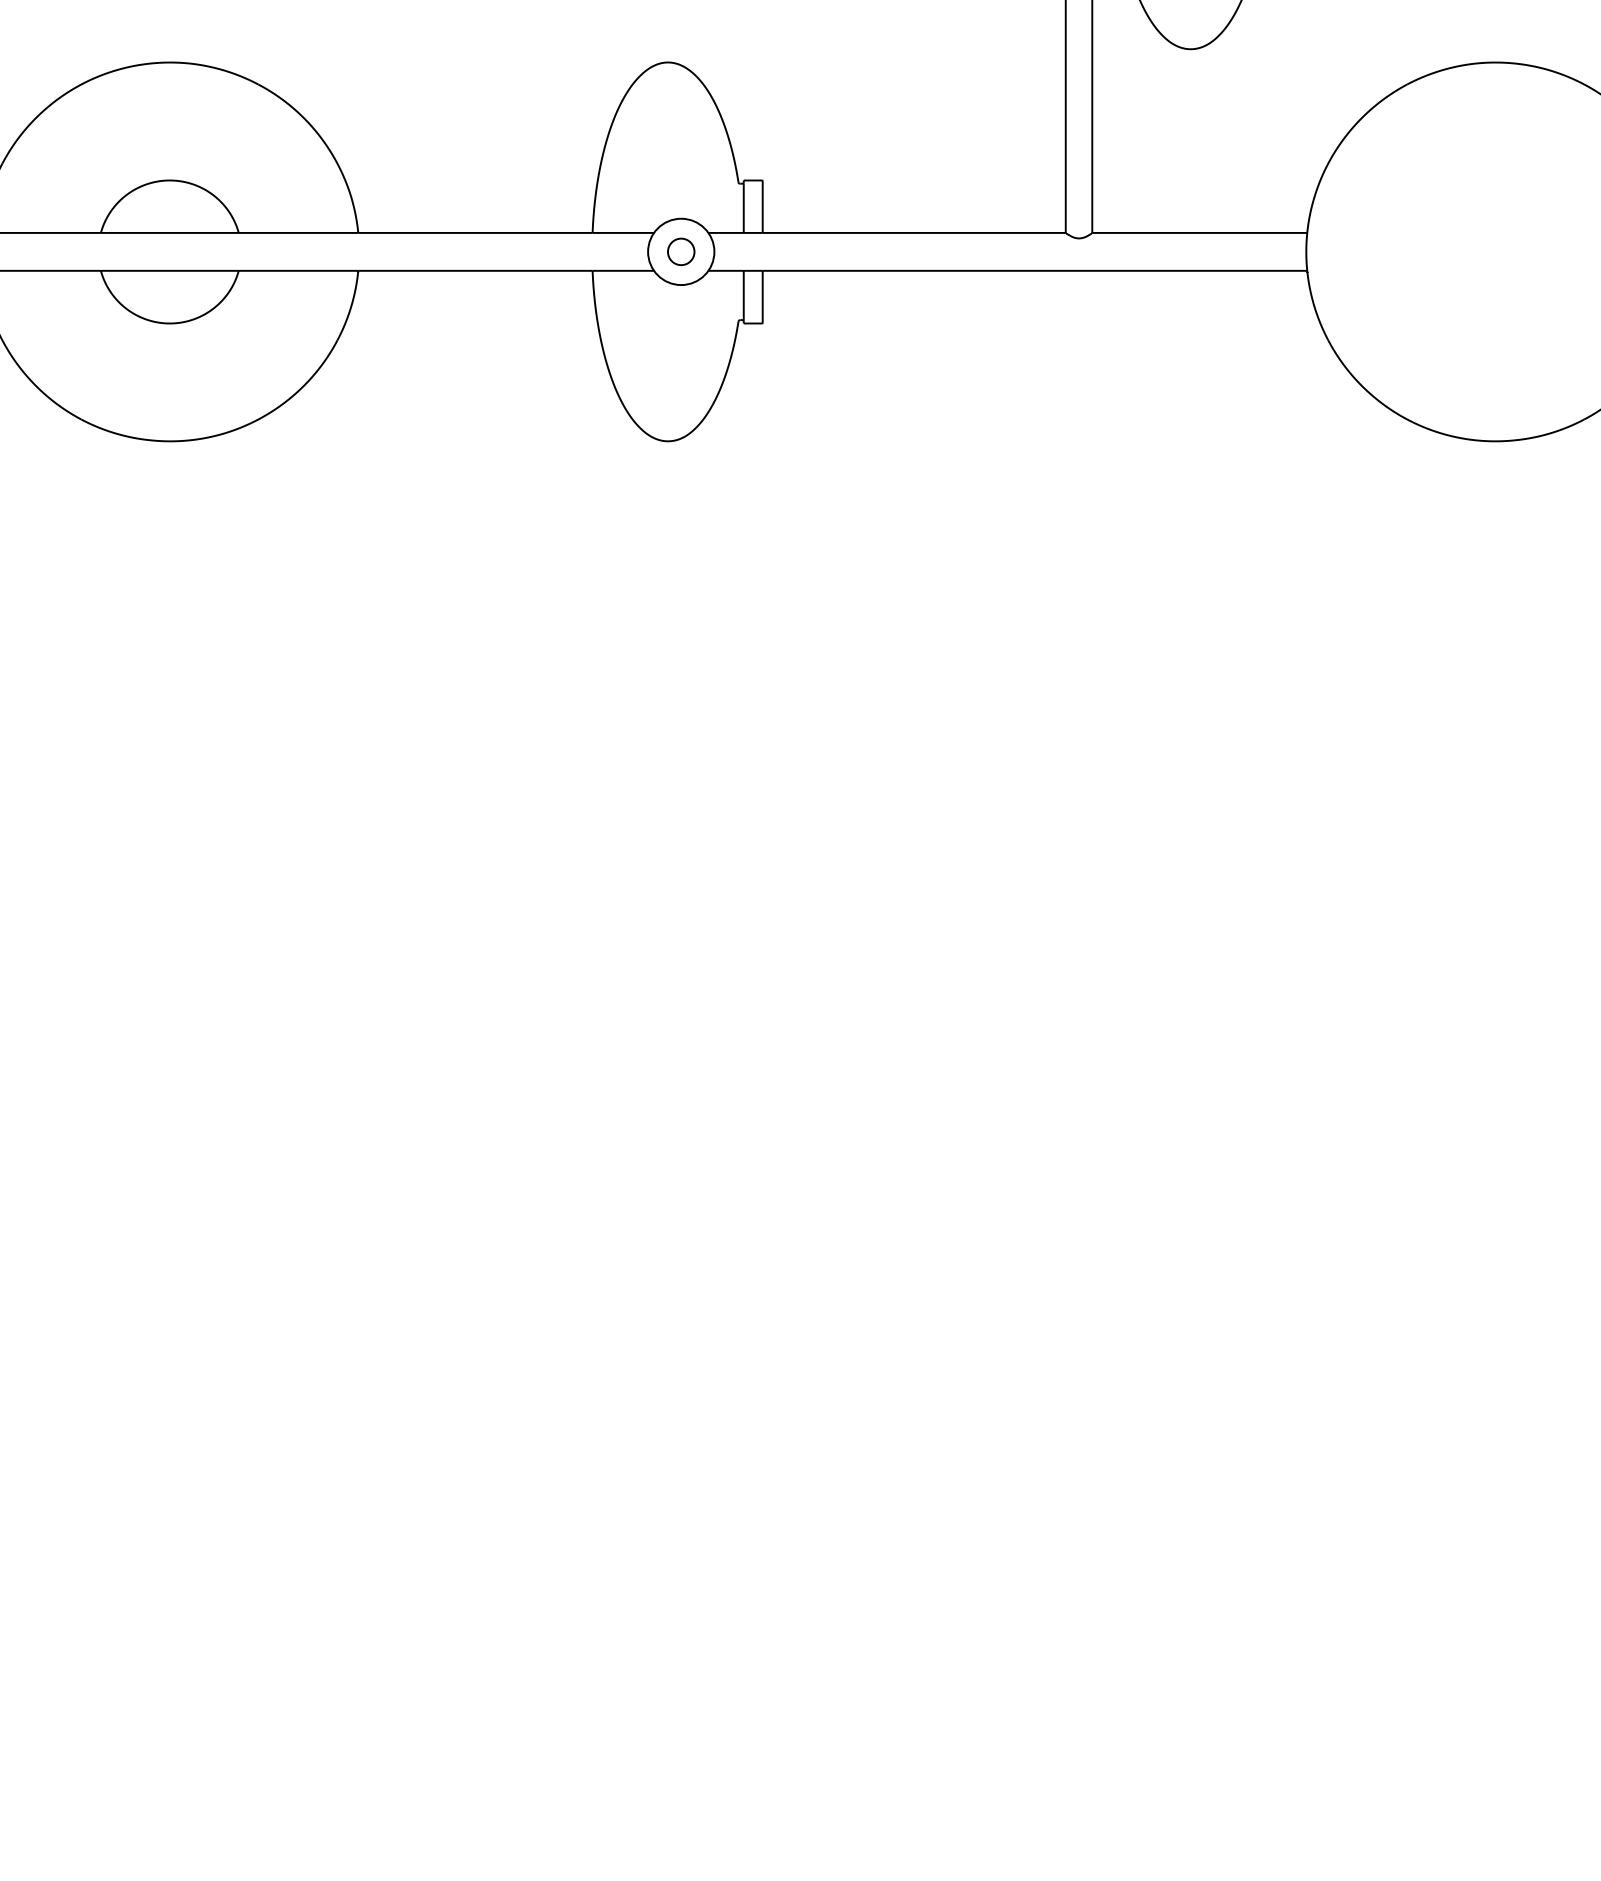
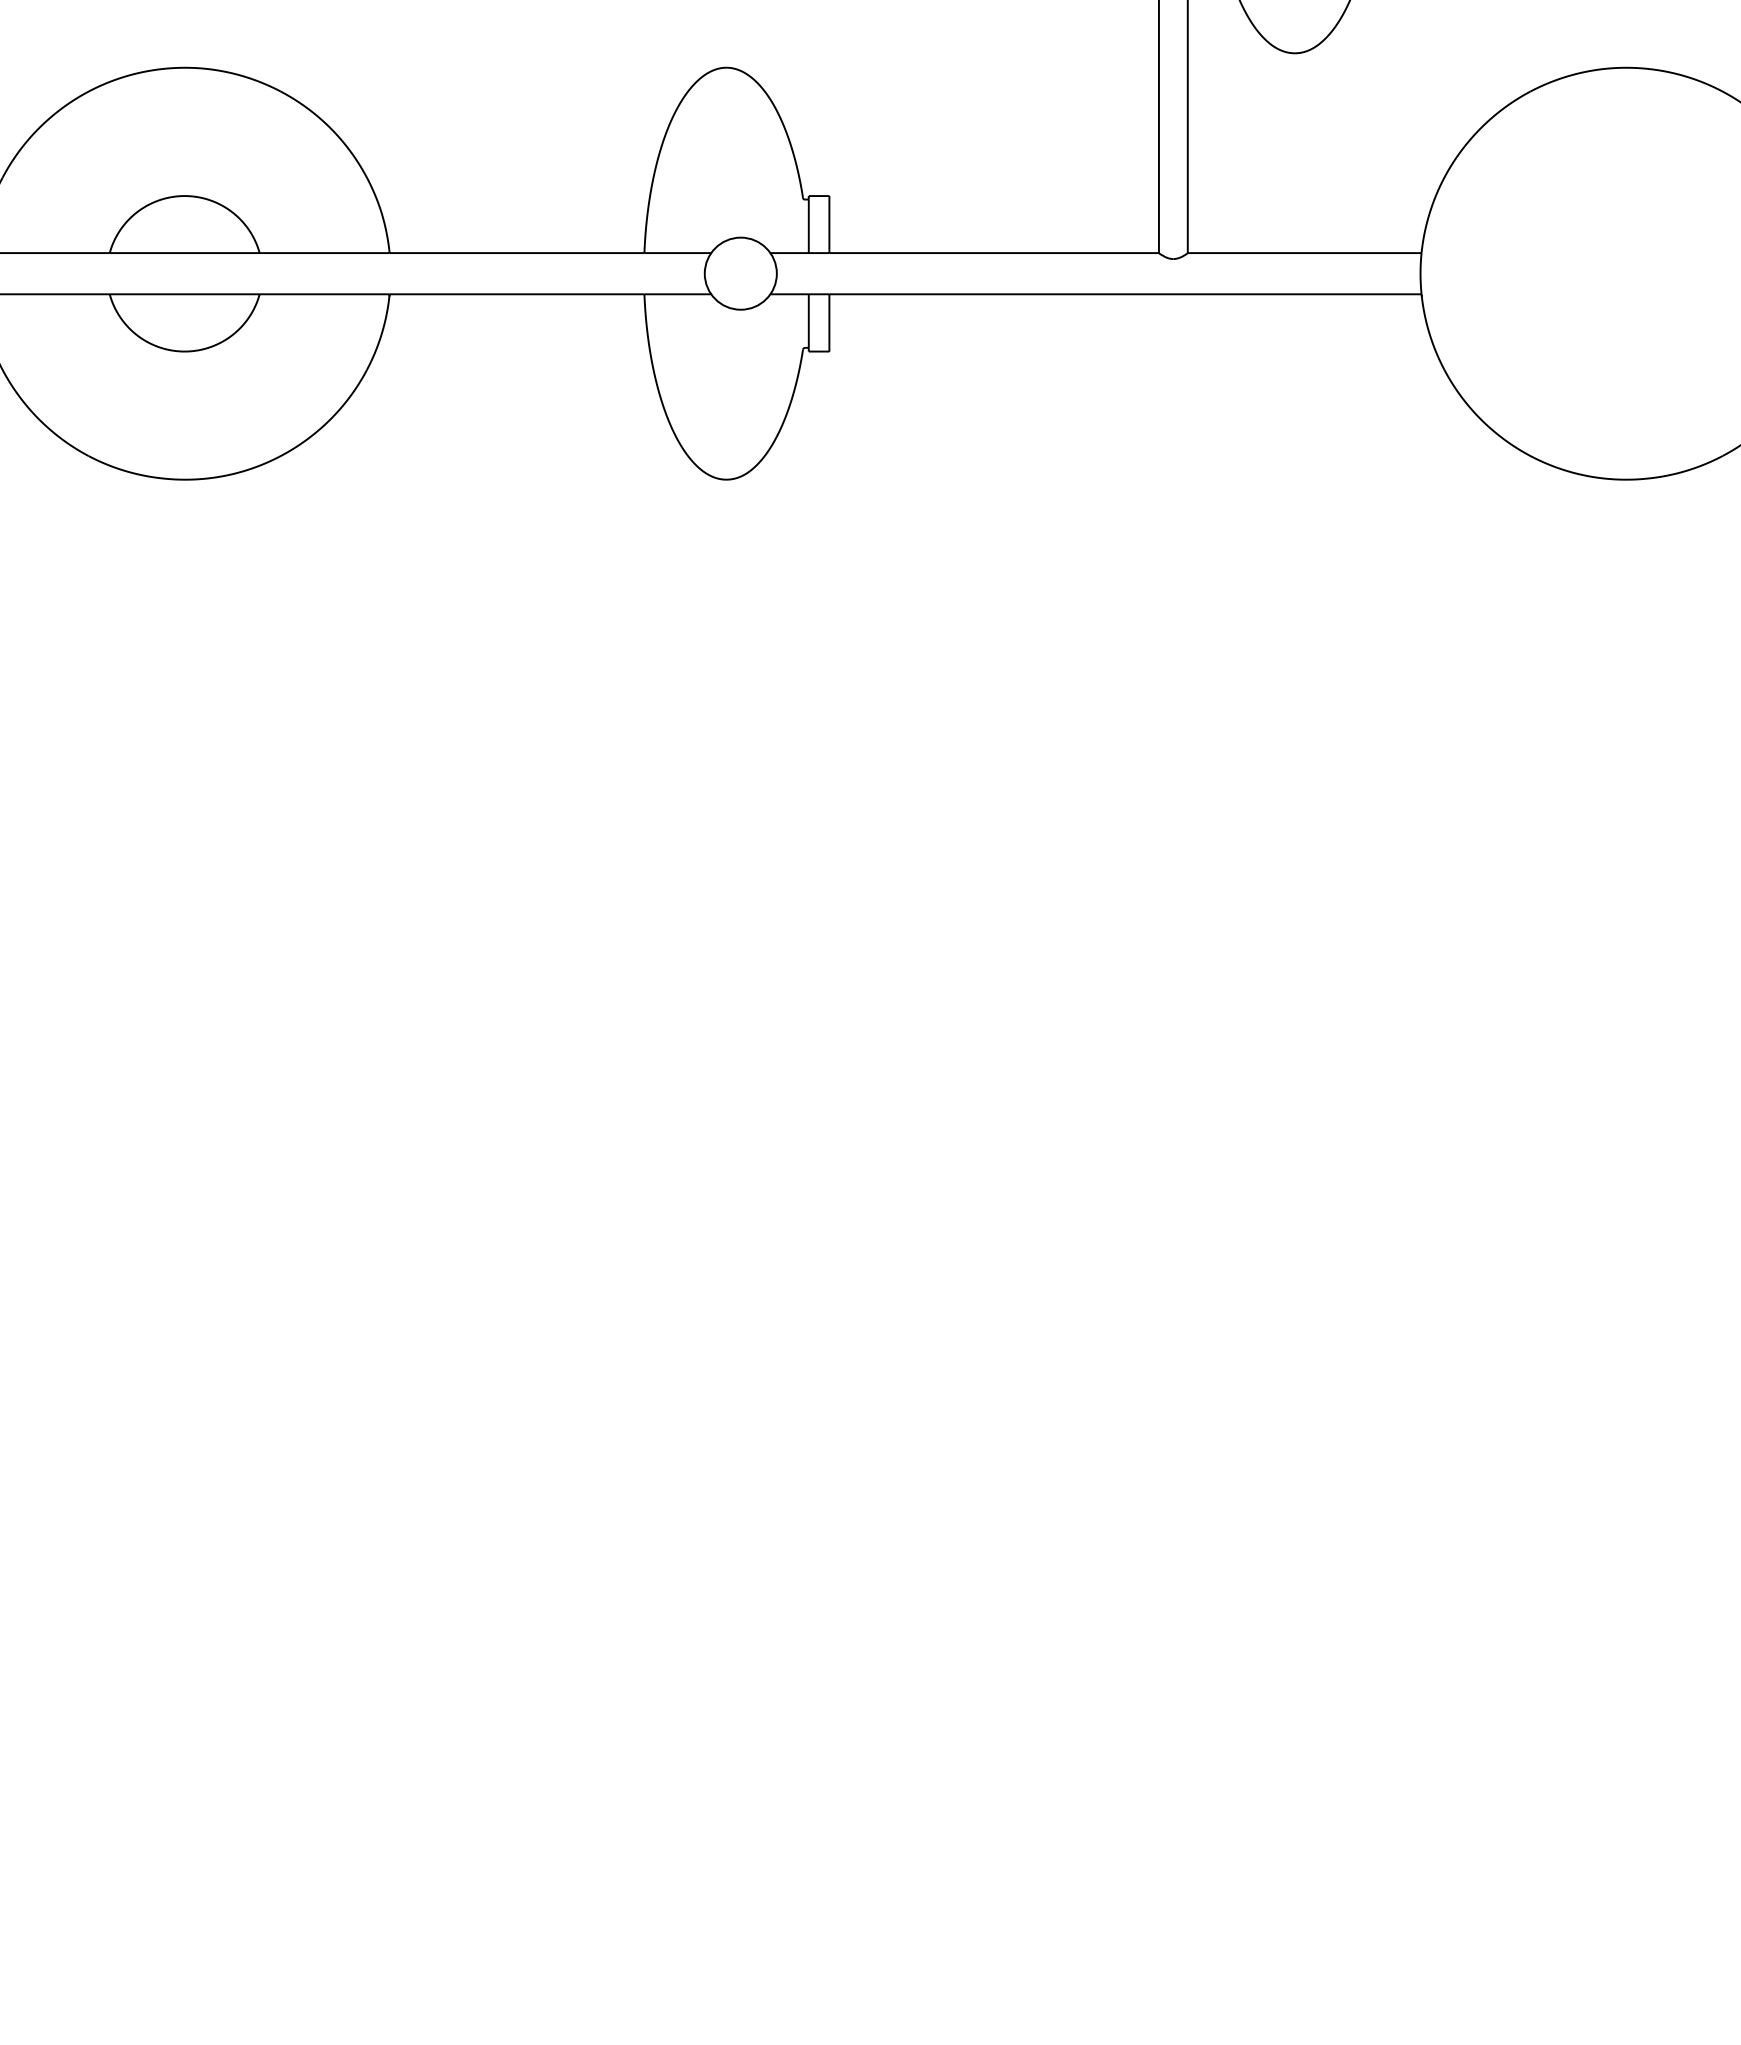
circle: (680, 251) -> (740, 273), removed

